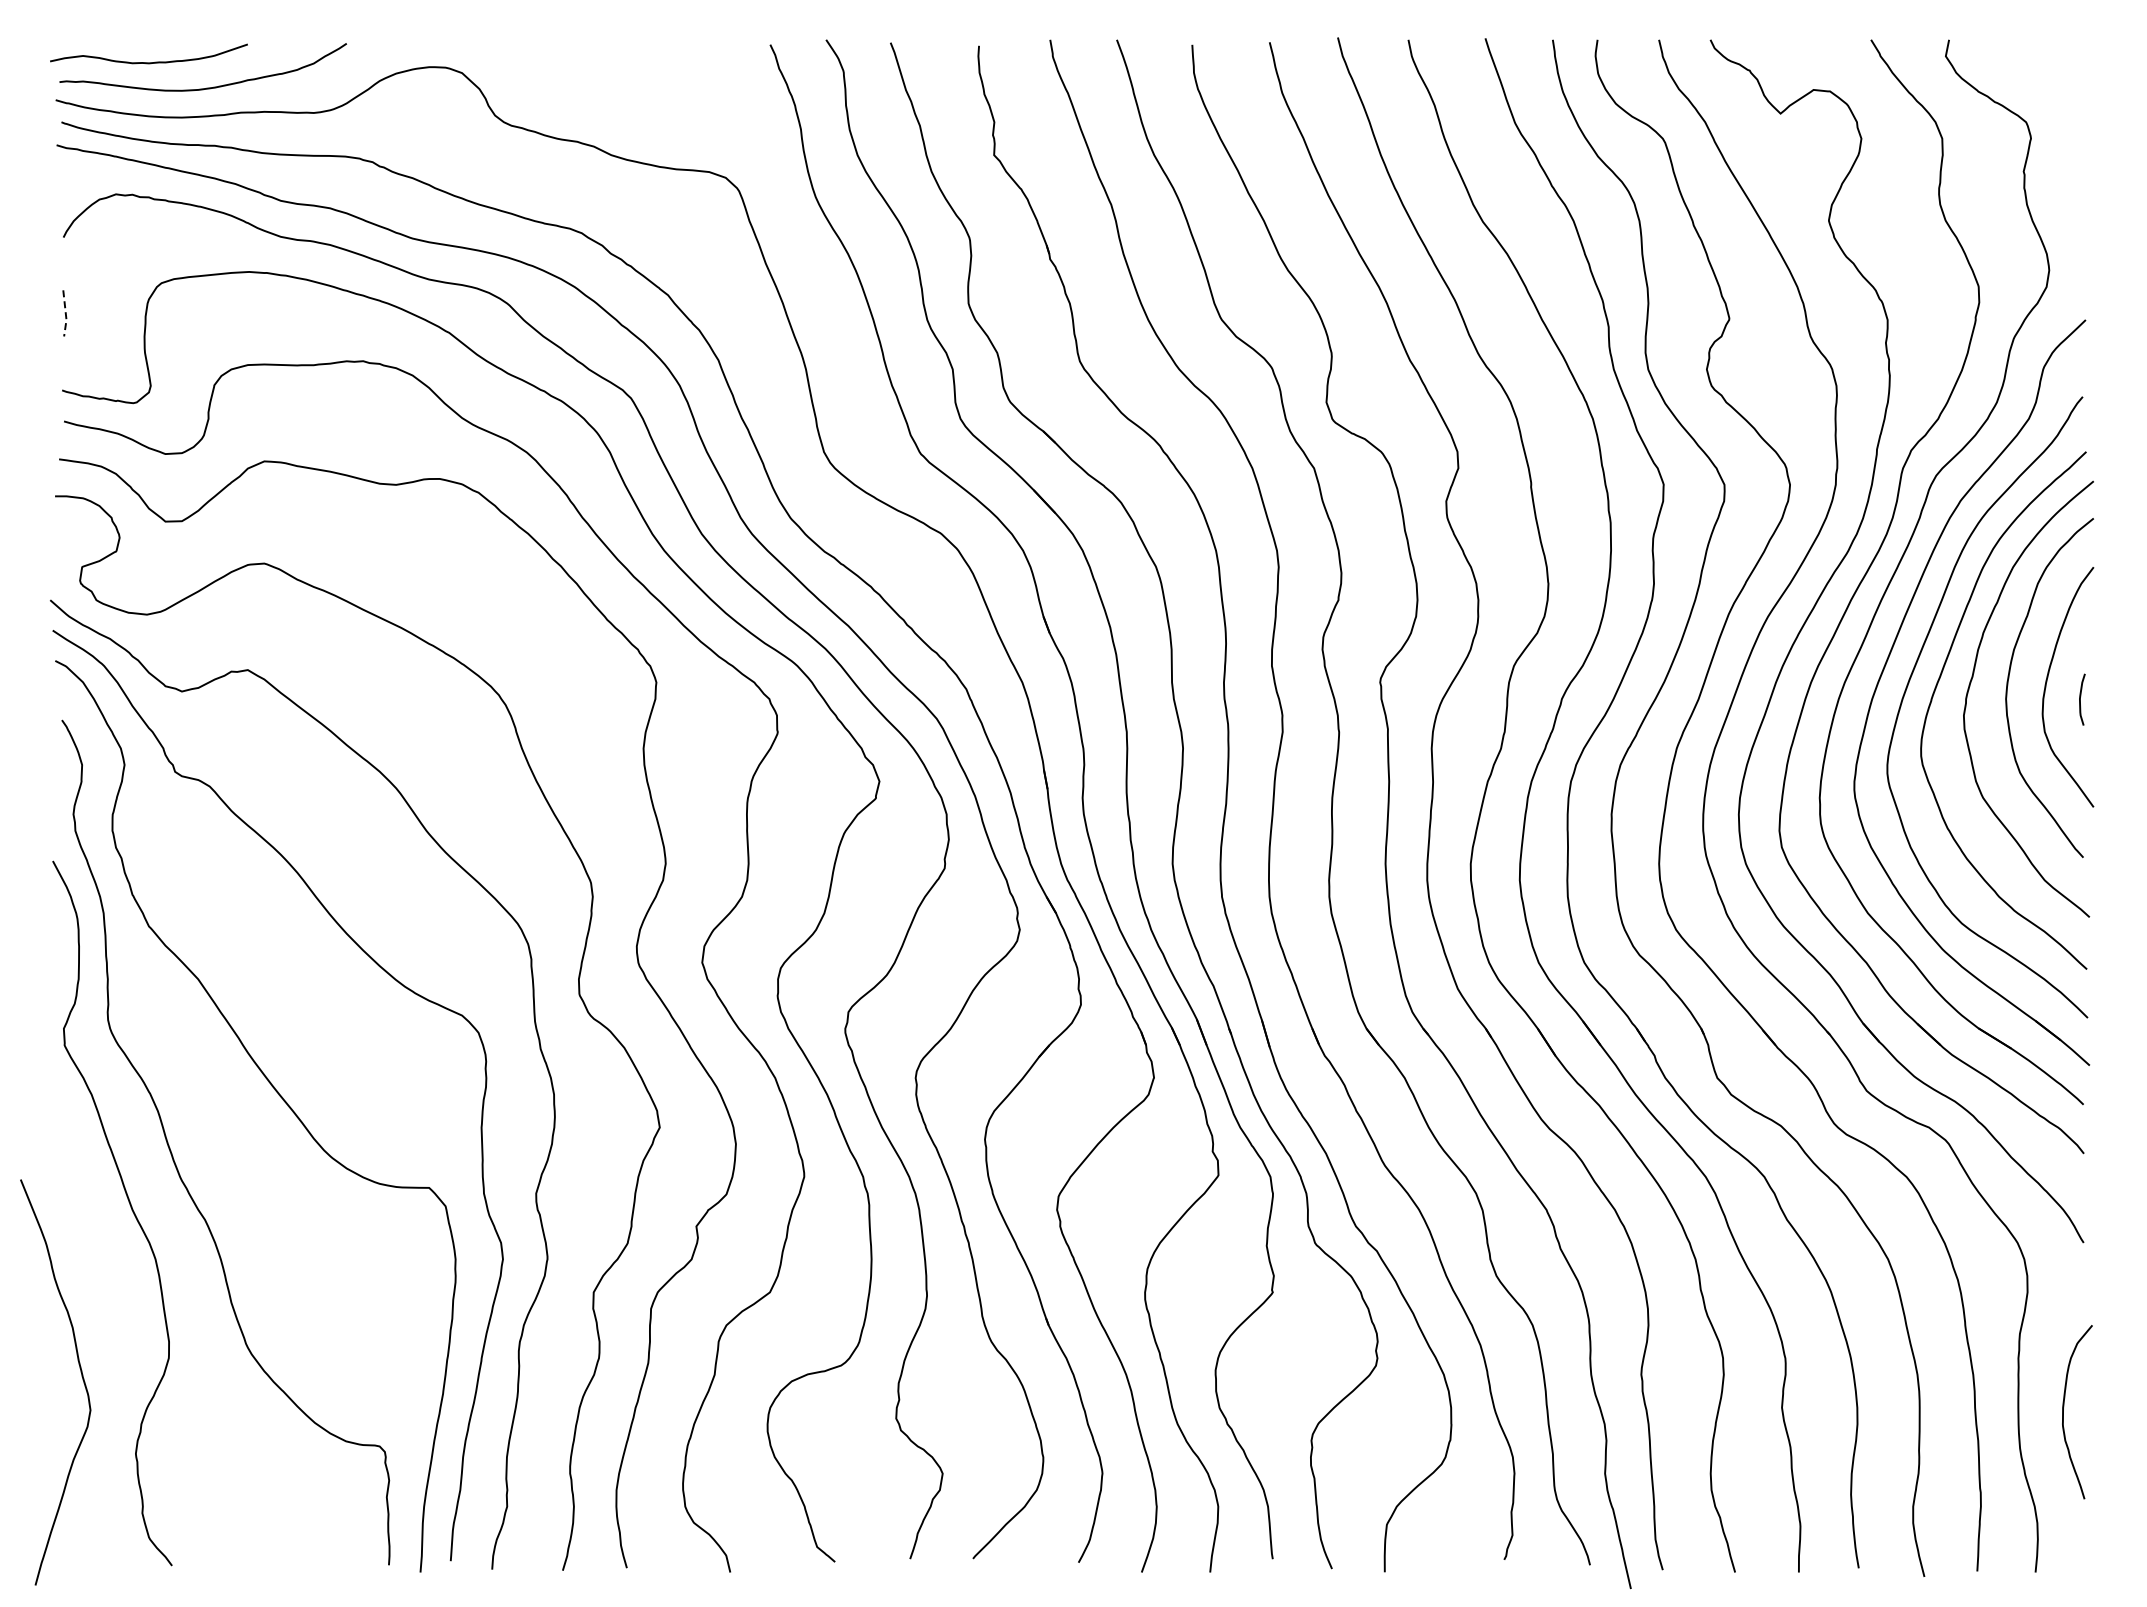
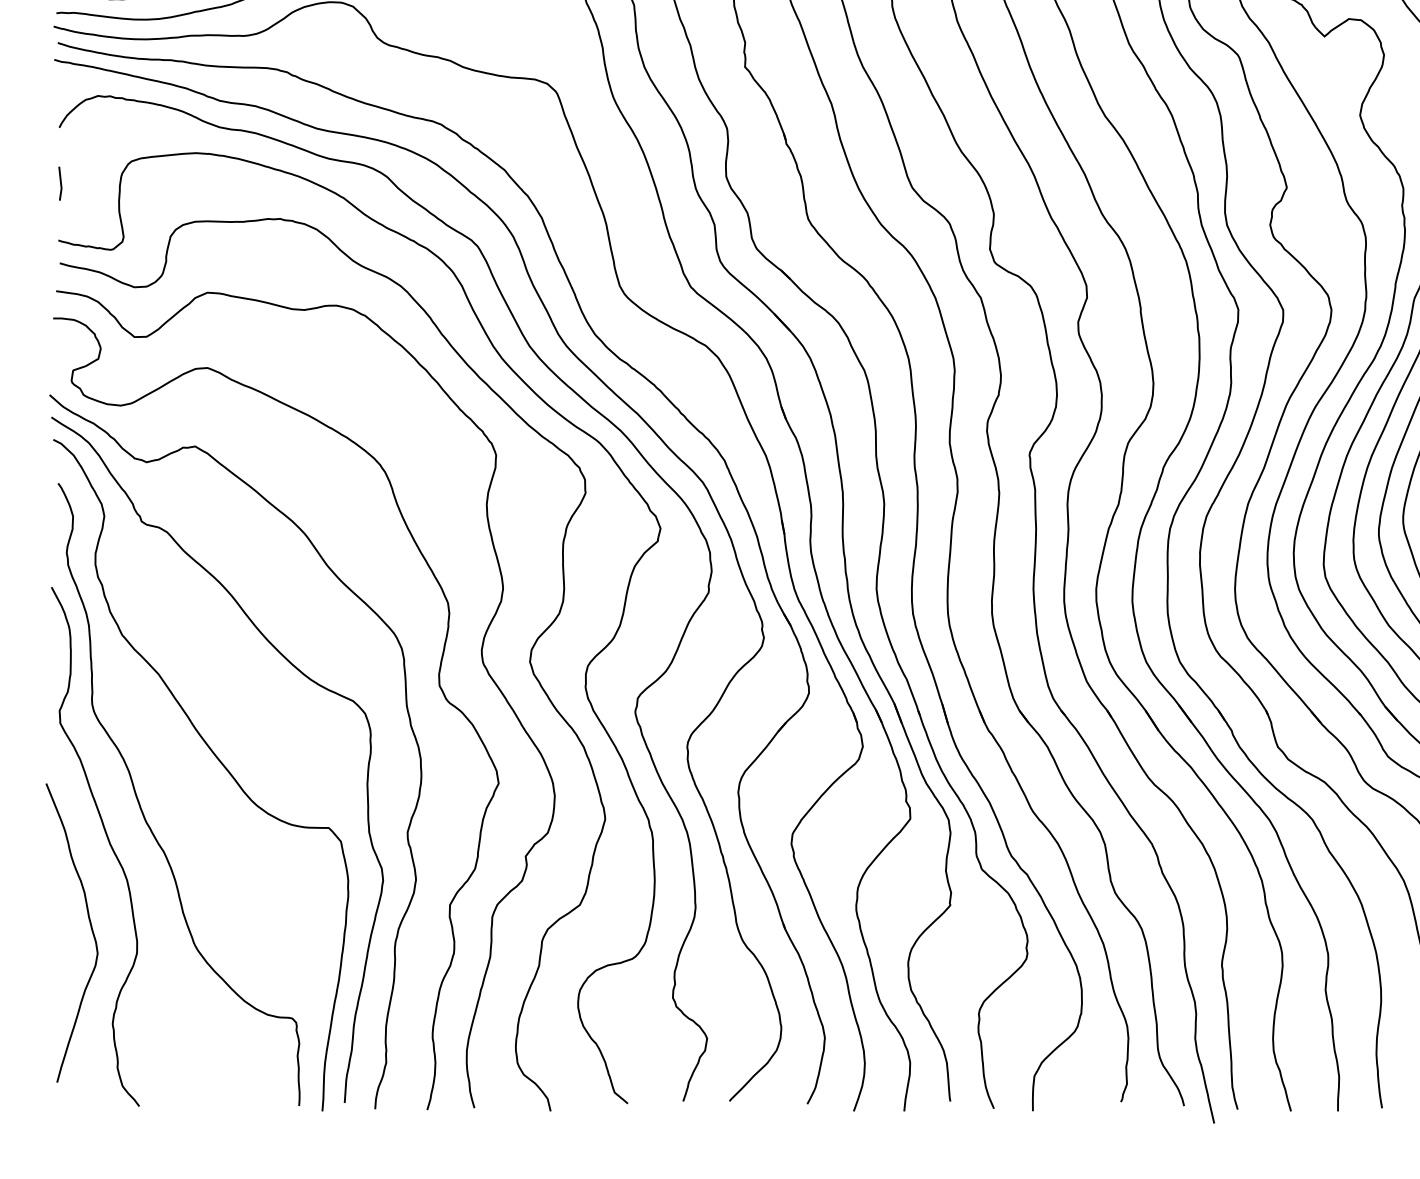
line: (65, 314) -> (60, 184), dashed -> solid
curve: (81, 1376) -> (91, 928), moved

